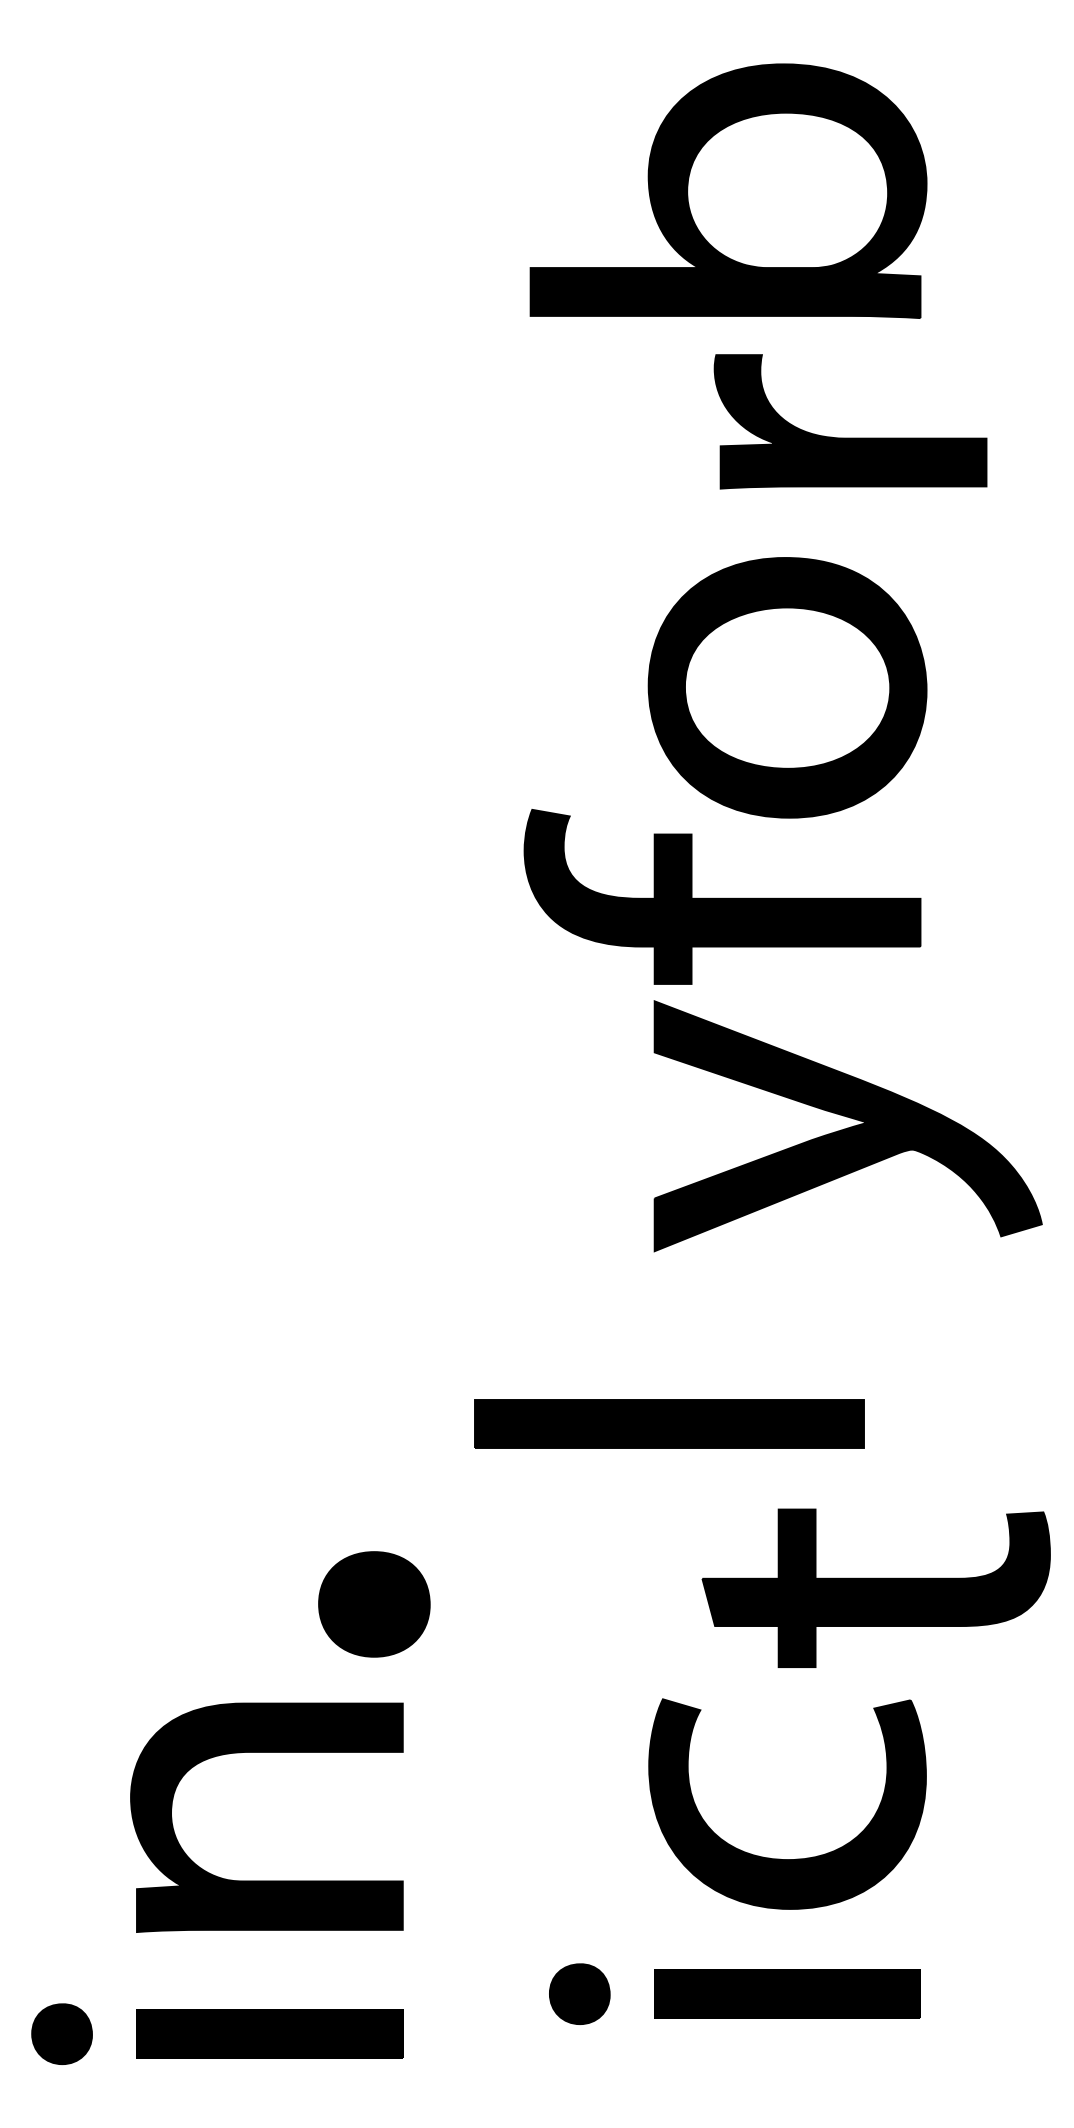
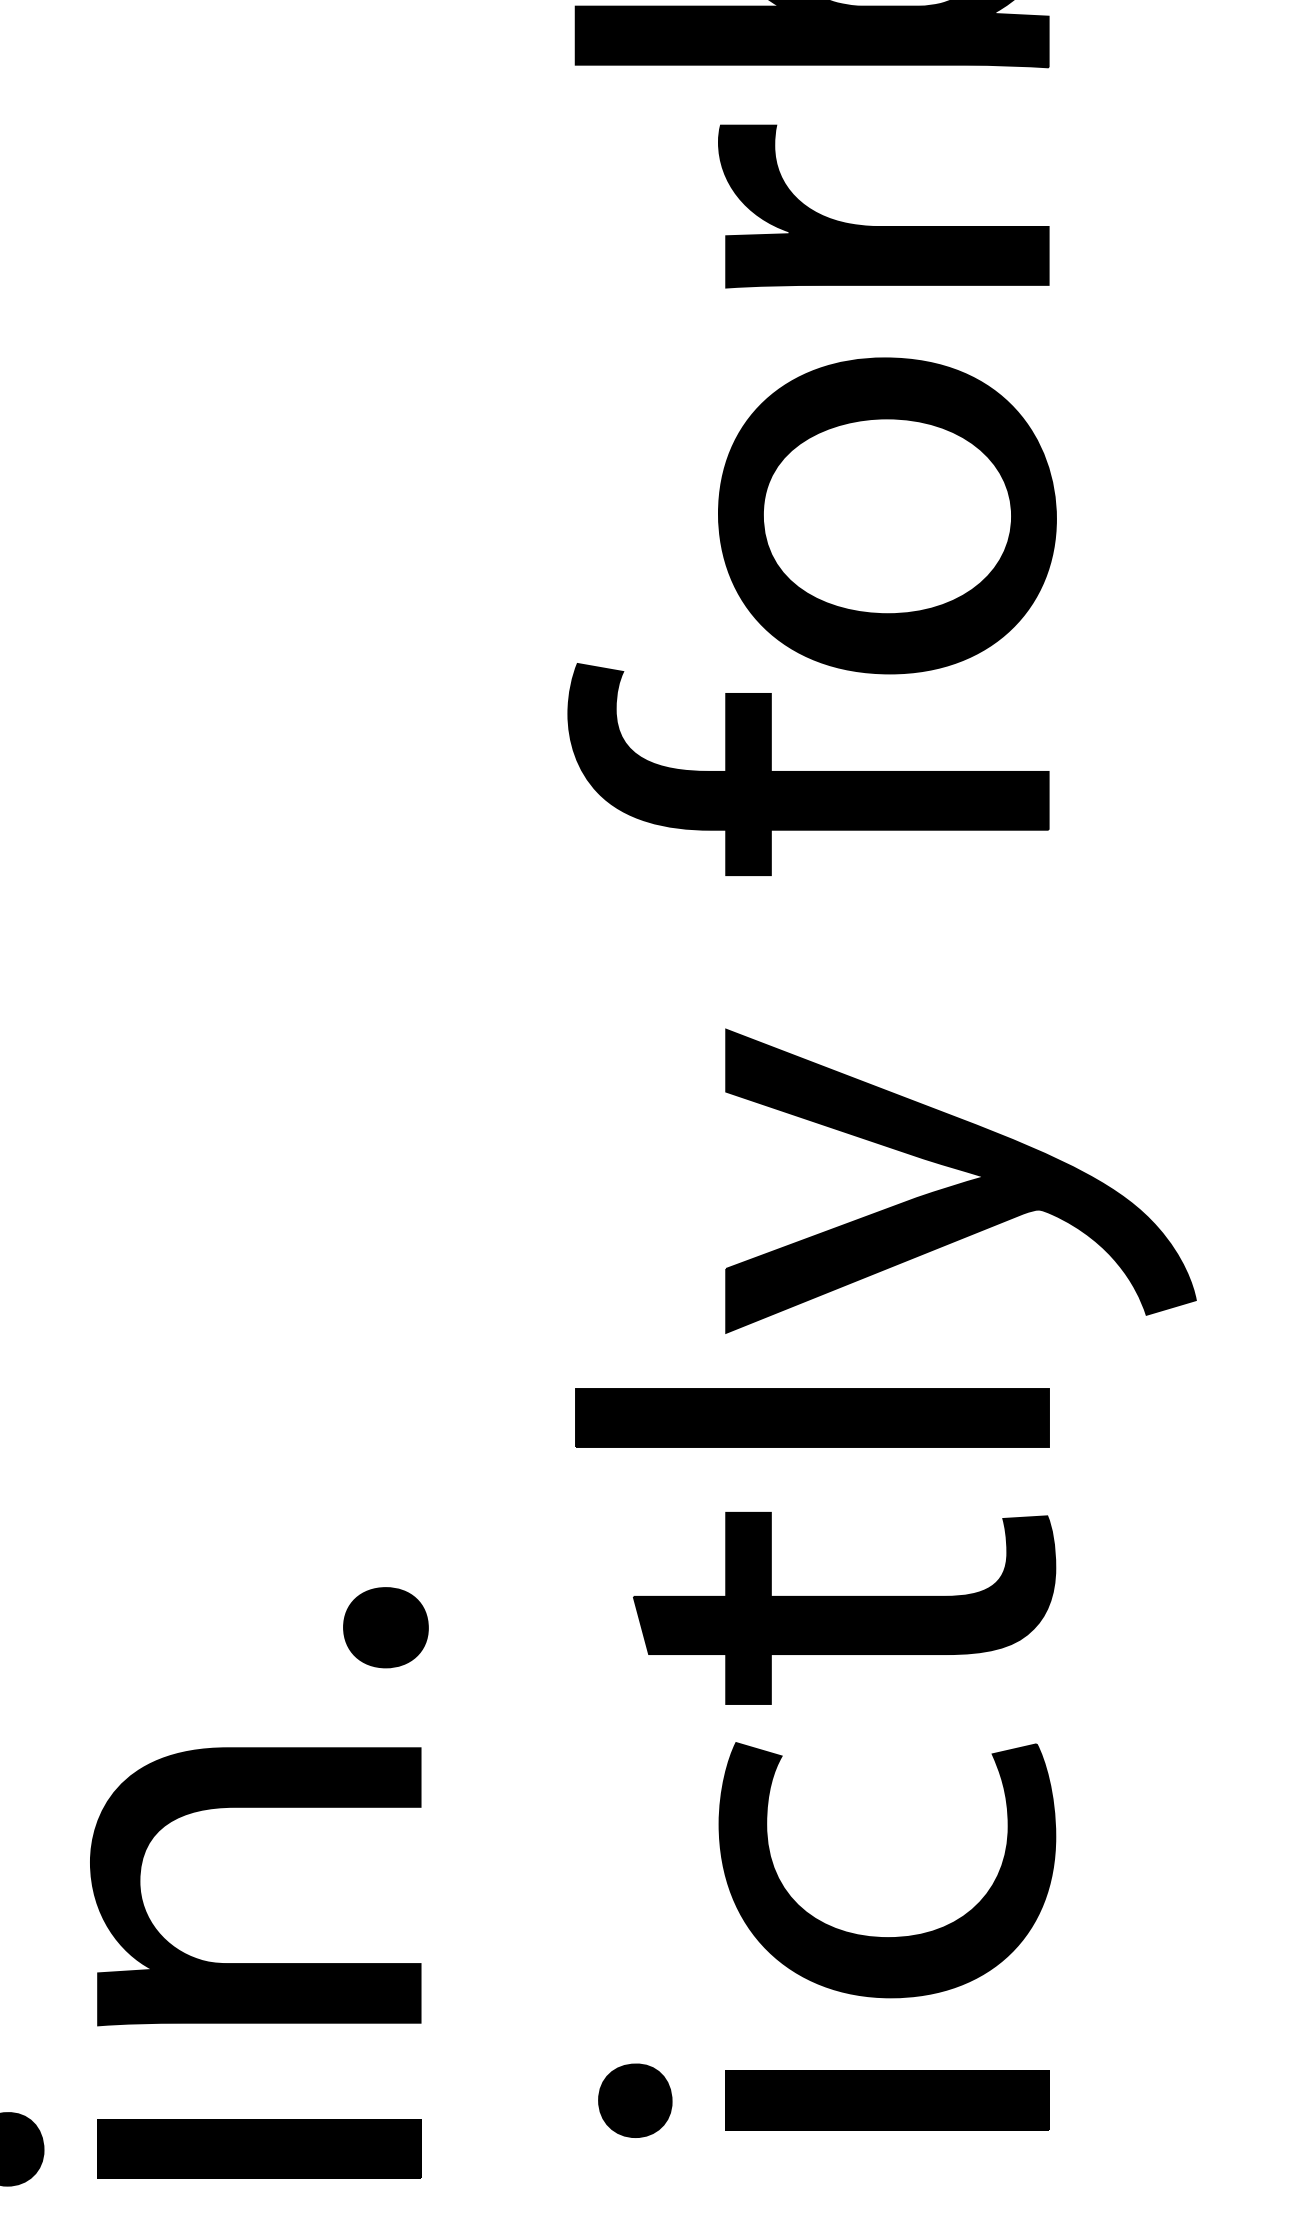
part: (850, 437) -> (883, 225), moved
part: (847, 1126) -> (960, 1181), moved
part: (669, 1423) -> (812, 1416), moved
part: (875, 1587) -> (843, 1607), moved
part: (373, 1603) -> (385, 1626), size x0.62

